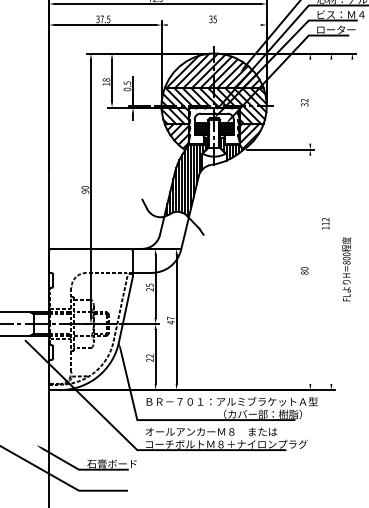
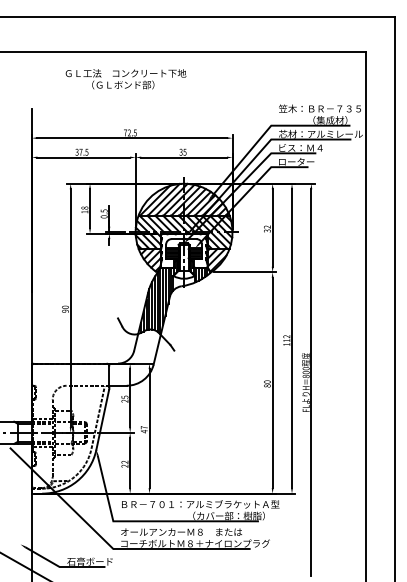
line: (213, 25) -> (183, 157), added
line: (310, 101) -> (272, 227), added
line: (331, 221) -> (292, 338), added
line: (310, 269) -> (272, 382), added
line: (352, 269) -> (311, 382), added

